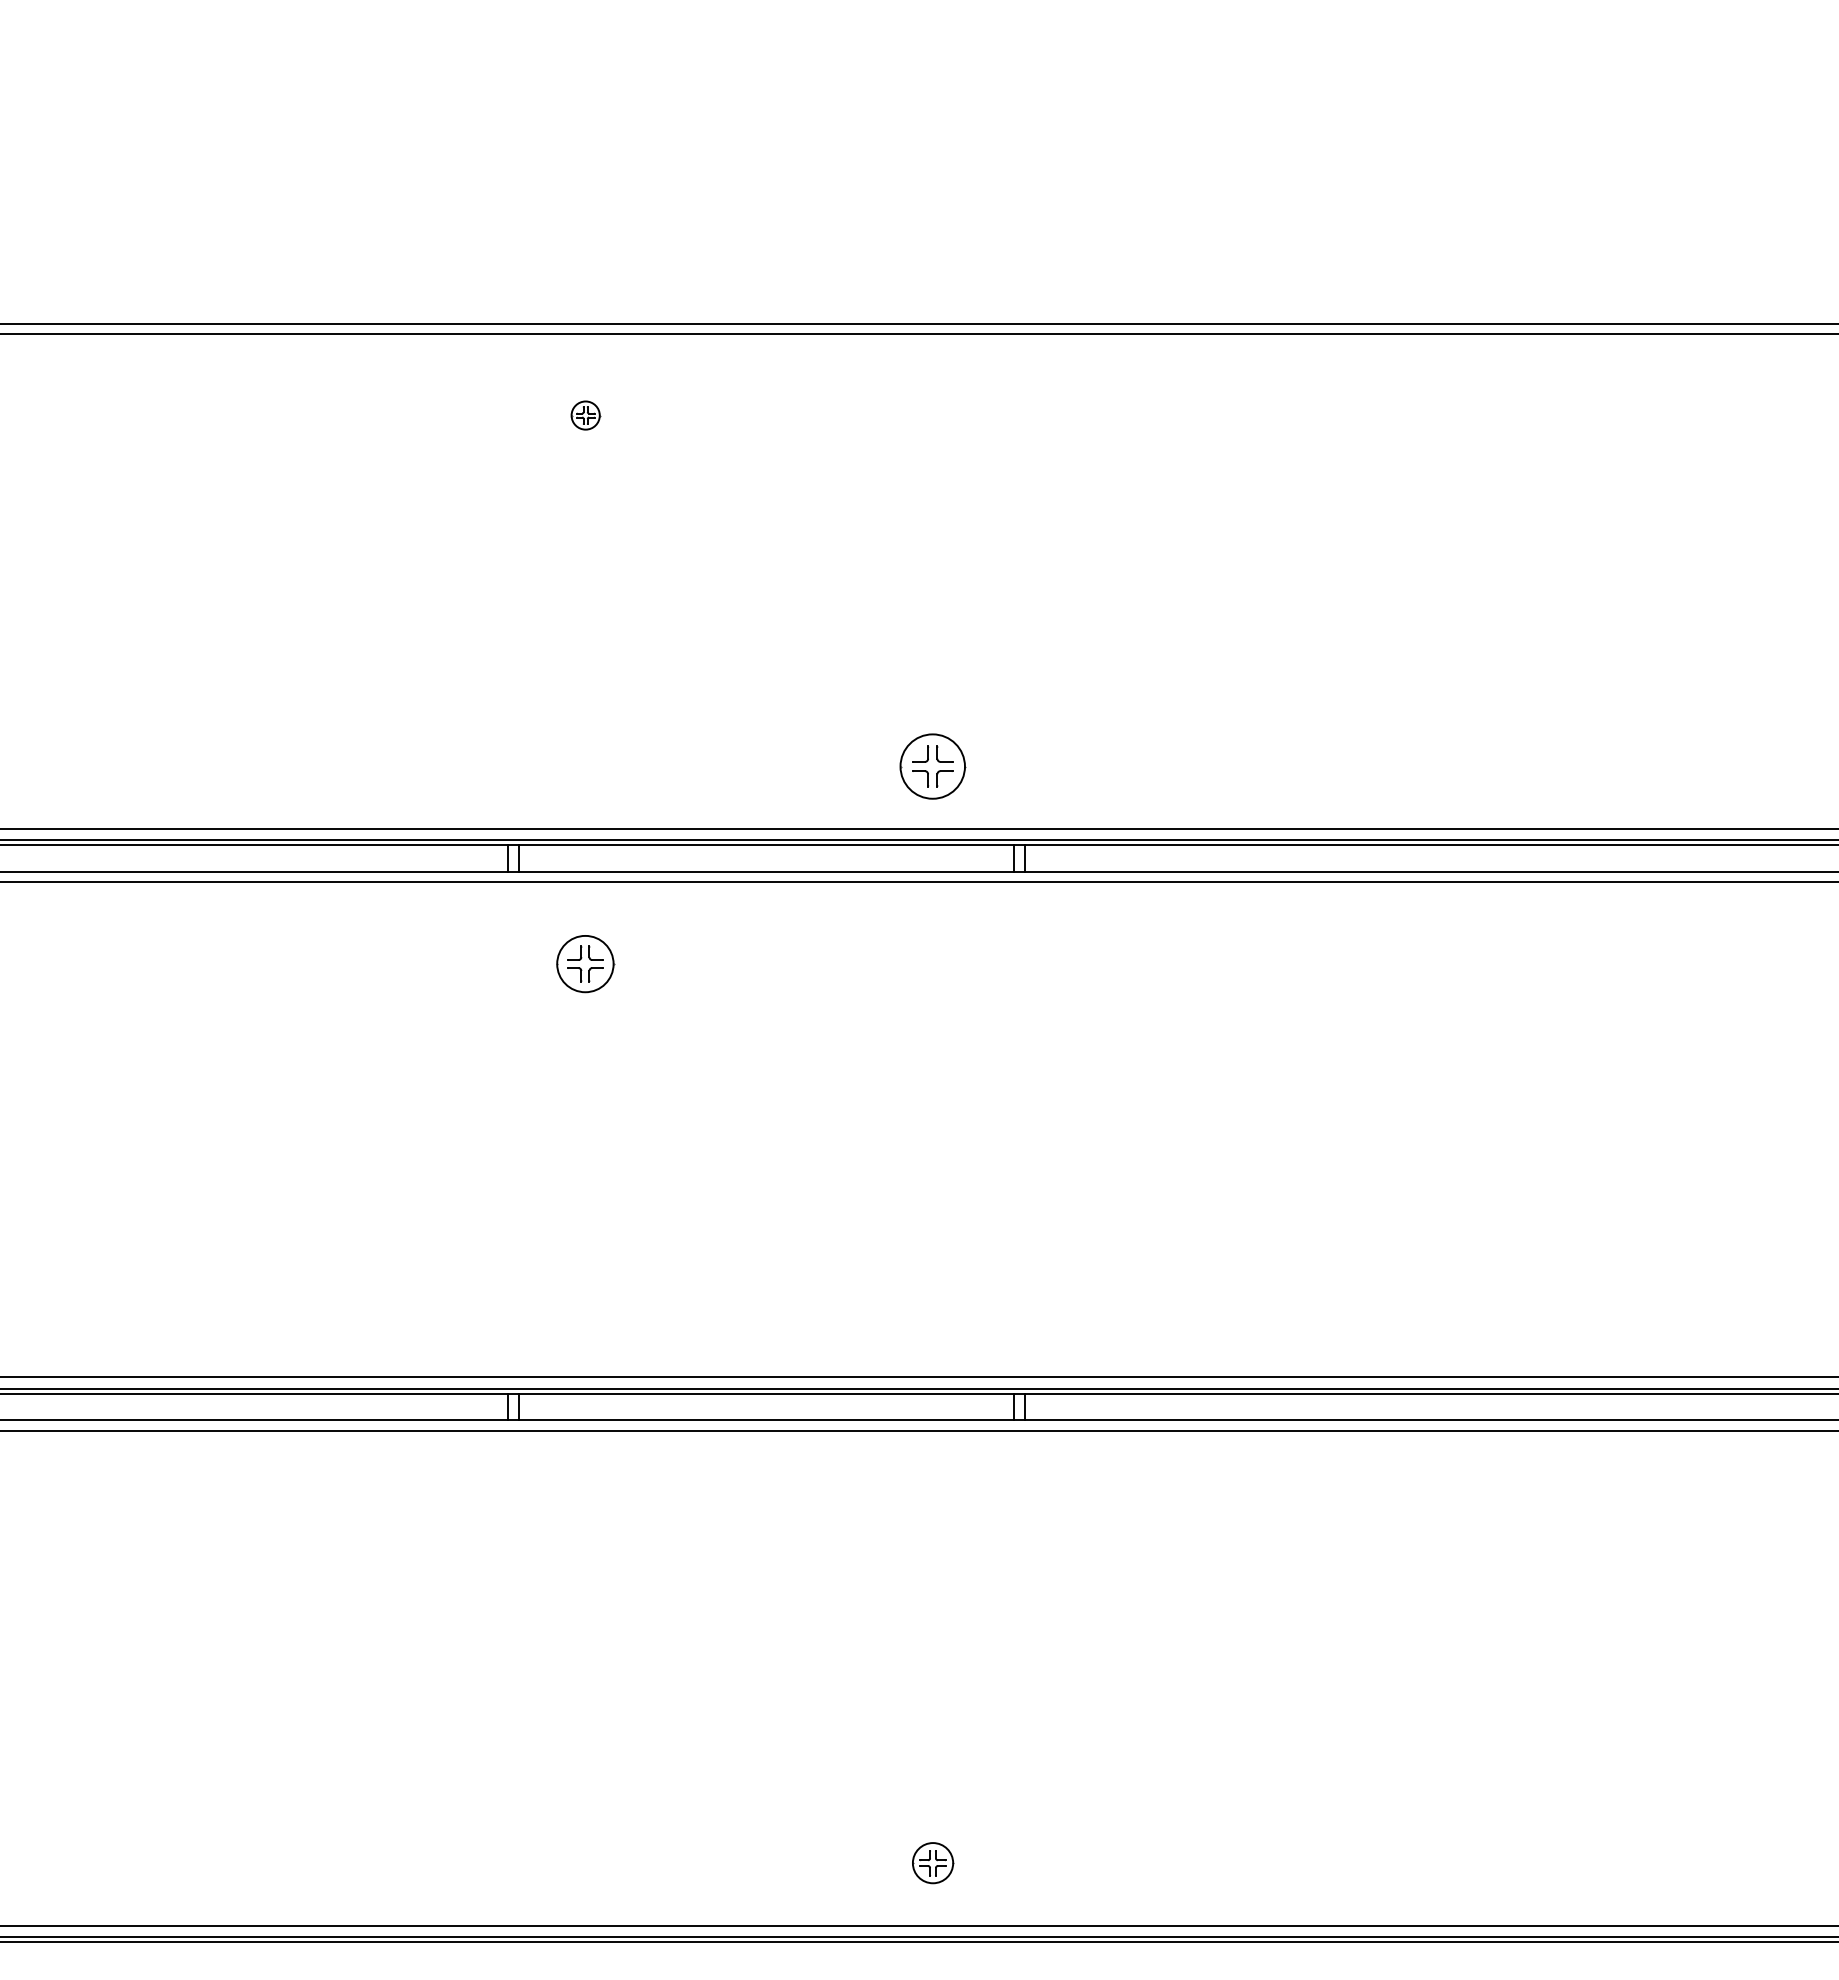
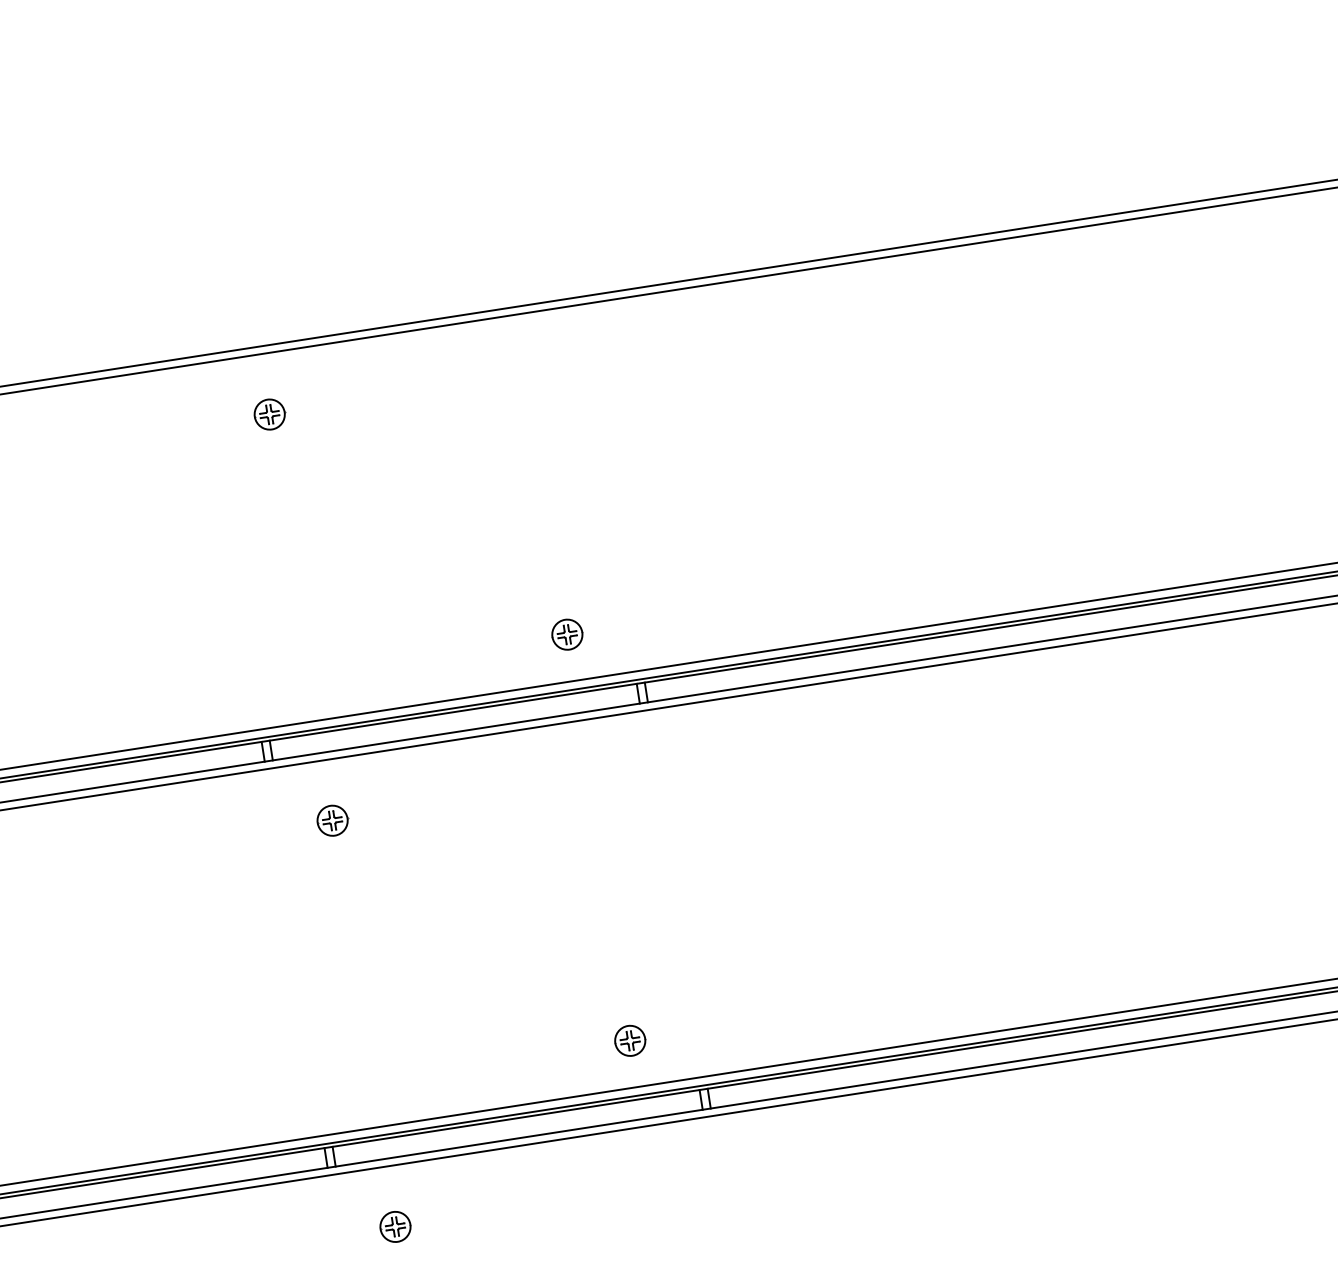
part: (585, 415) -> (269, 414), size x1.43
part: (933, 766) -> (567, 634), size x0.62
part: (585, 963) -> (332, 820), size x0.71
part: (933, 1314) -> (630, 1040), added
part: (585, 1512) -> (395, 1227), added

